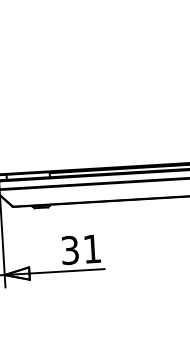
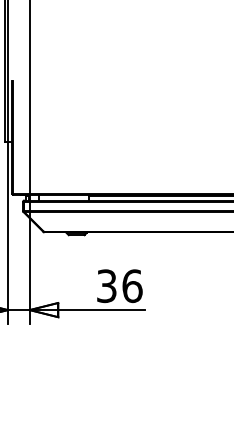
text: (92, 249) -> (132, 286), 31 -> 36

